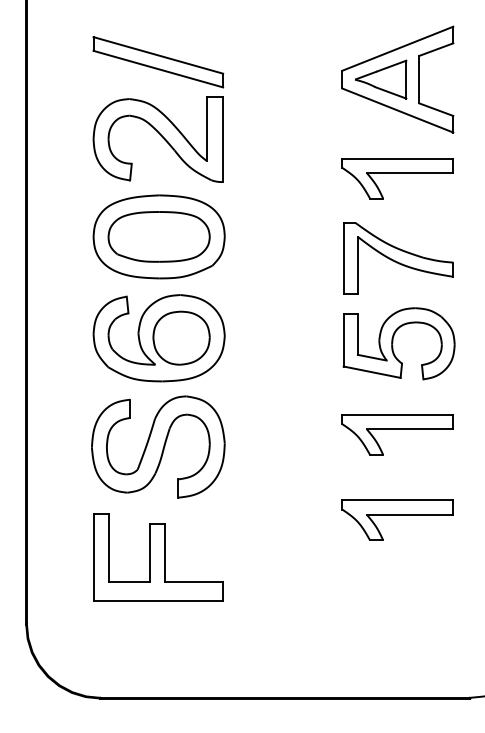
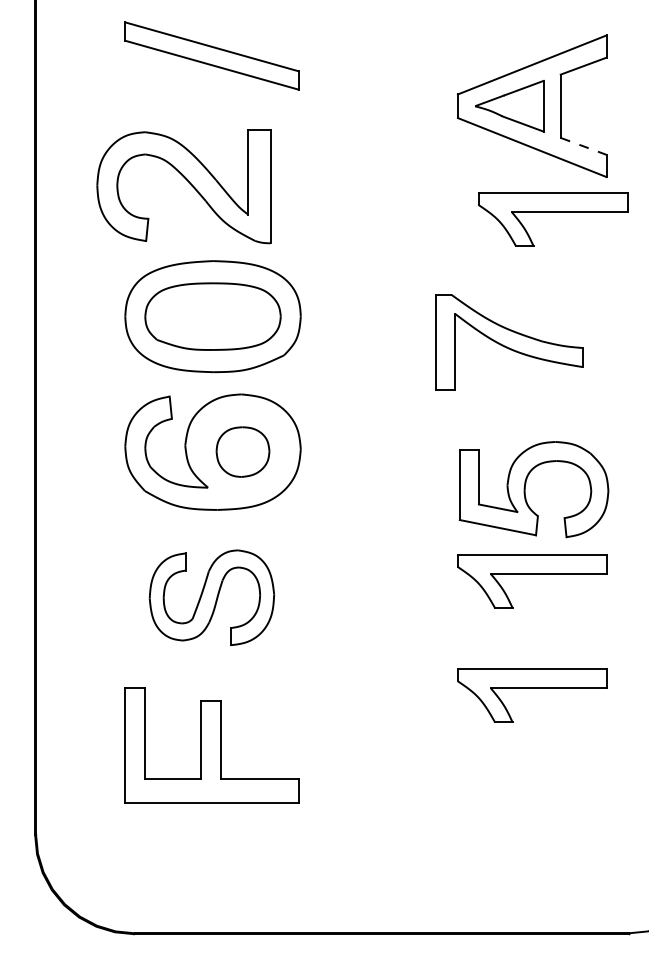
part: (158, 61) -> (211, 55), moved
line: (436, 109) -> (584, 146), solid -> dashed
part: (161, 135) -> (187, 181), moved
part: (397, 173) -> (553, 212), moved
part: (398, 258) -> (509, 342), moved
part: (181, 337) -> (242, 451), size x0.7
part: (392, 343) -> (525, 489), moved
part: (158, 446) -> (211, 597), size x0.7

